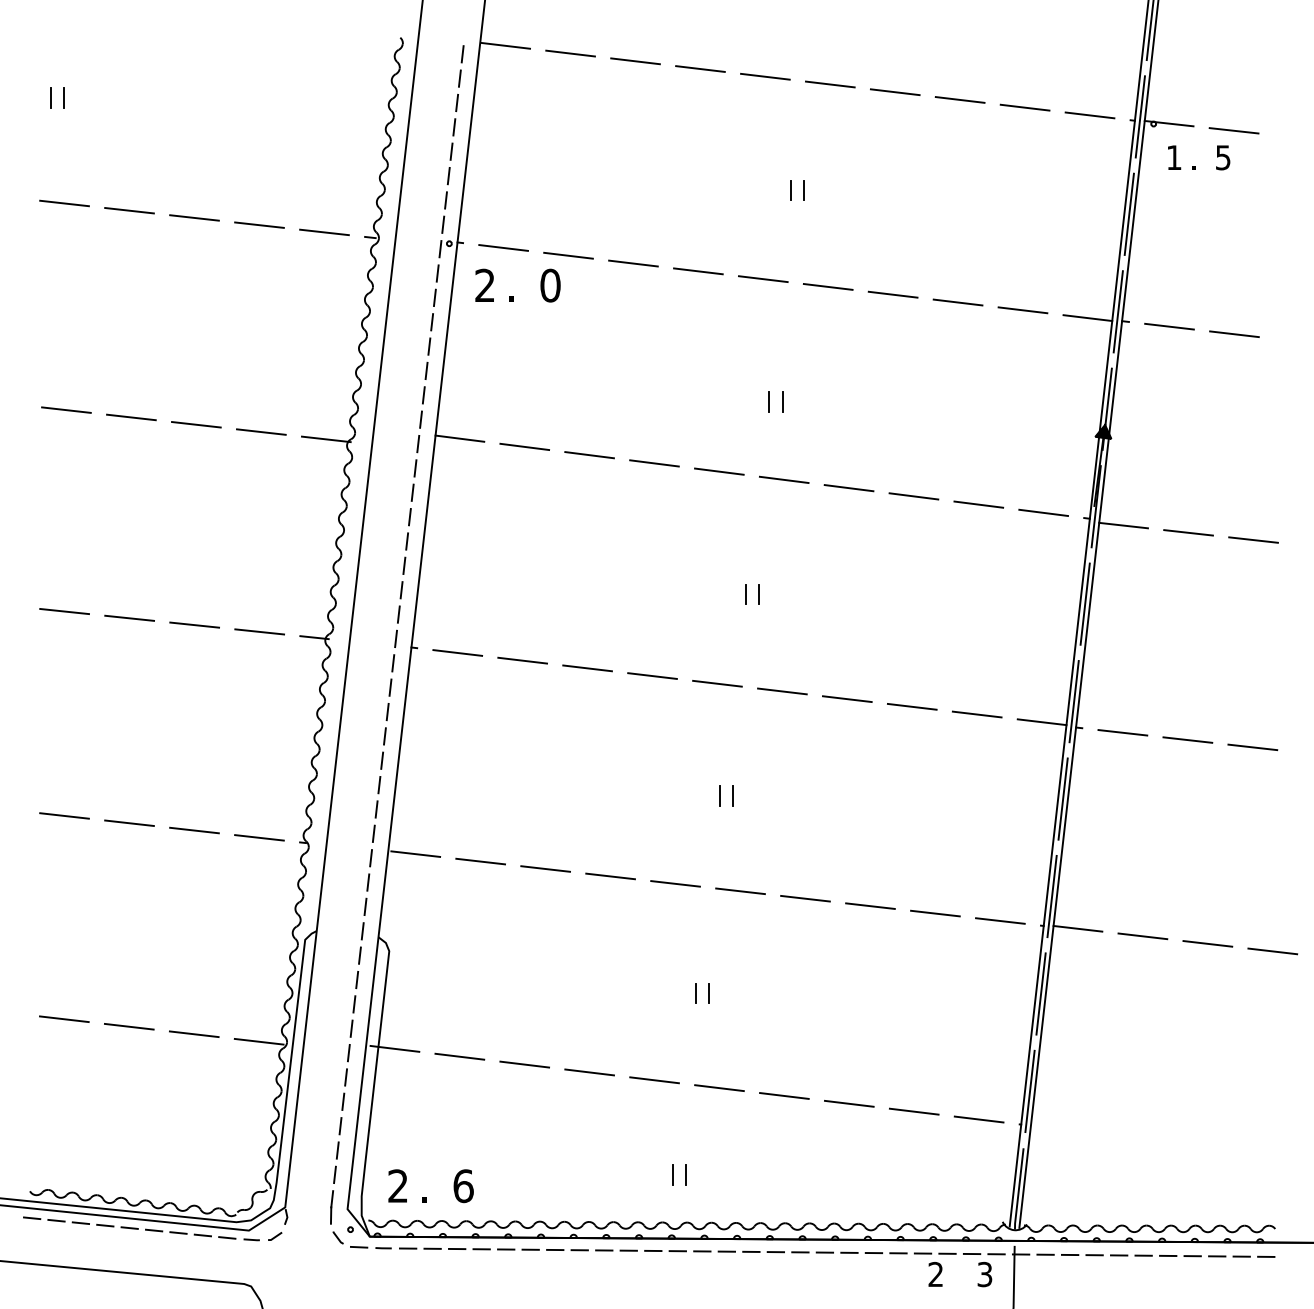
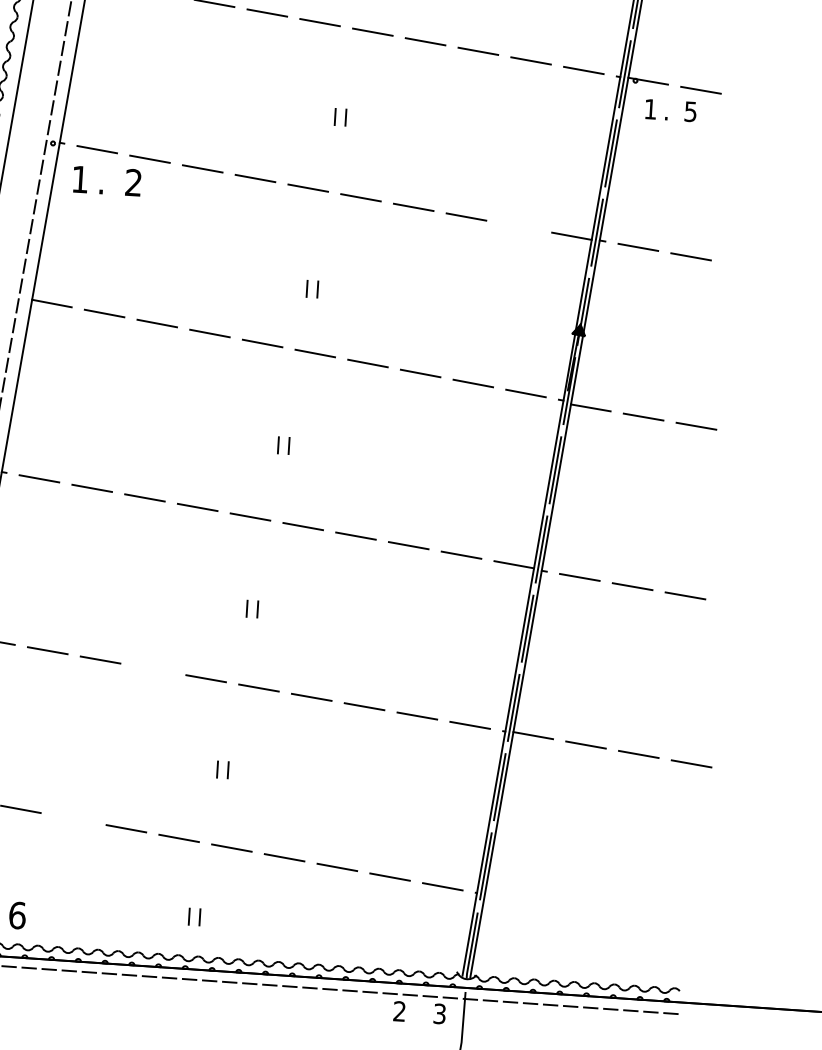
text: (484, 284) -> (79, 178), 2 -> 1
text: (550, 285) -> (133, 182), 0 -> 2
line: (1022, 310) -> (518, 226), removed
line: (610, 876) -> (153, 669), removed
line: (524, 1064) -> (73, 818), removed

